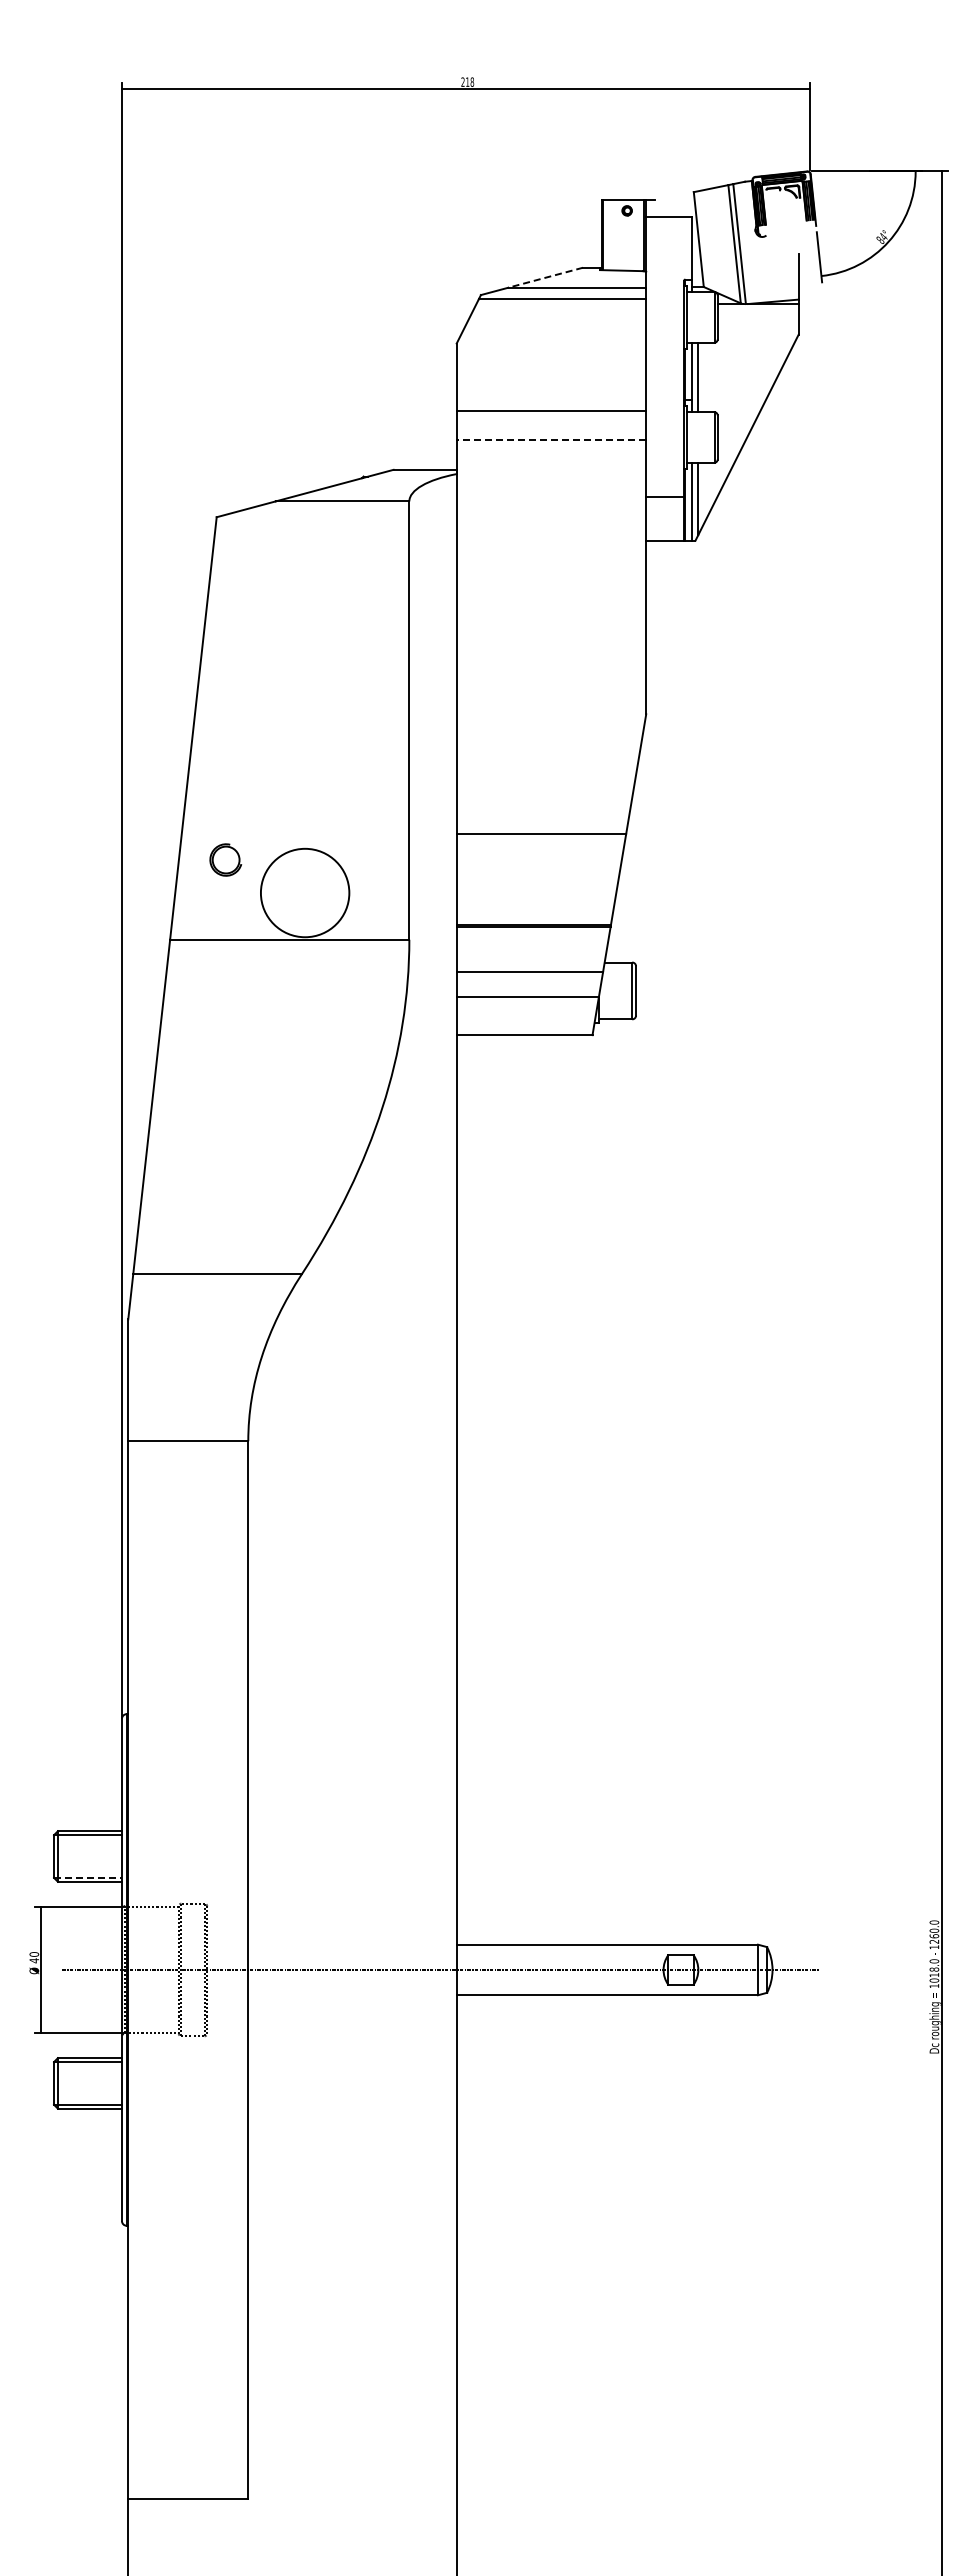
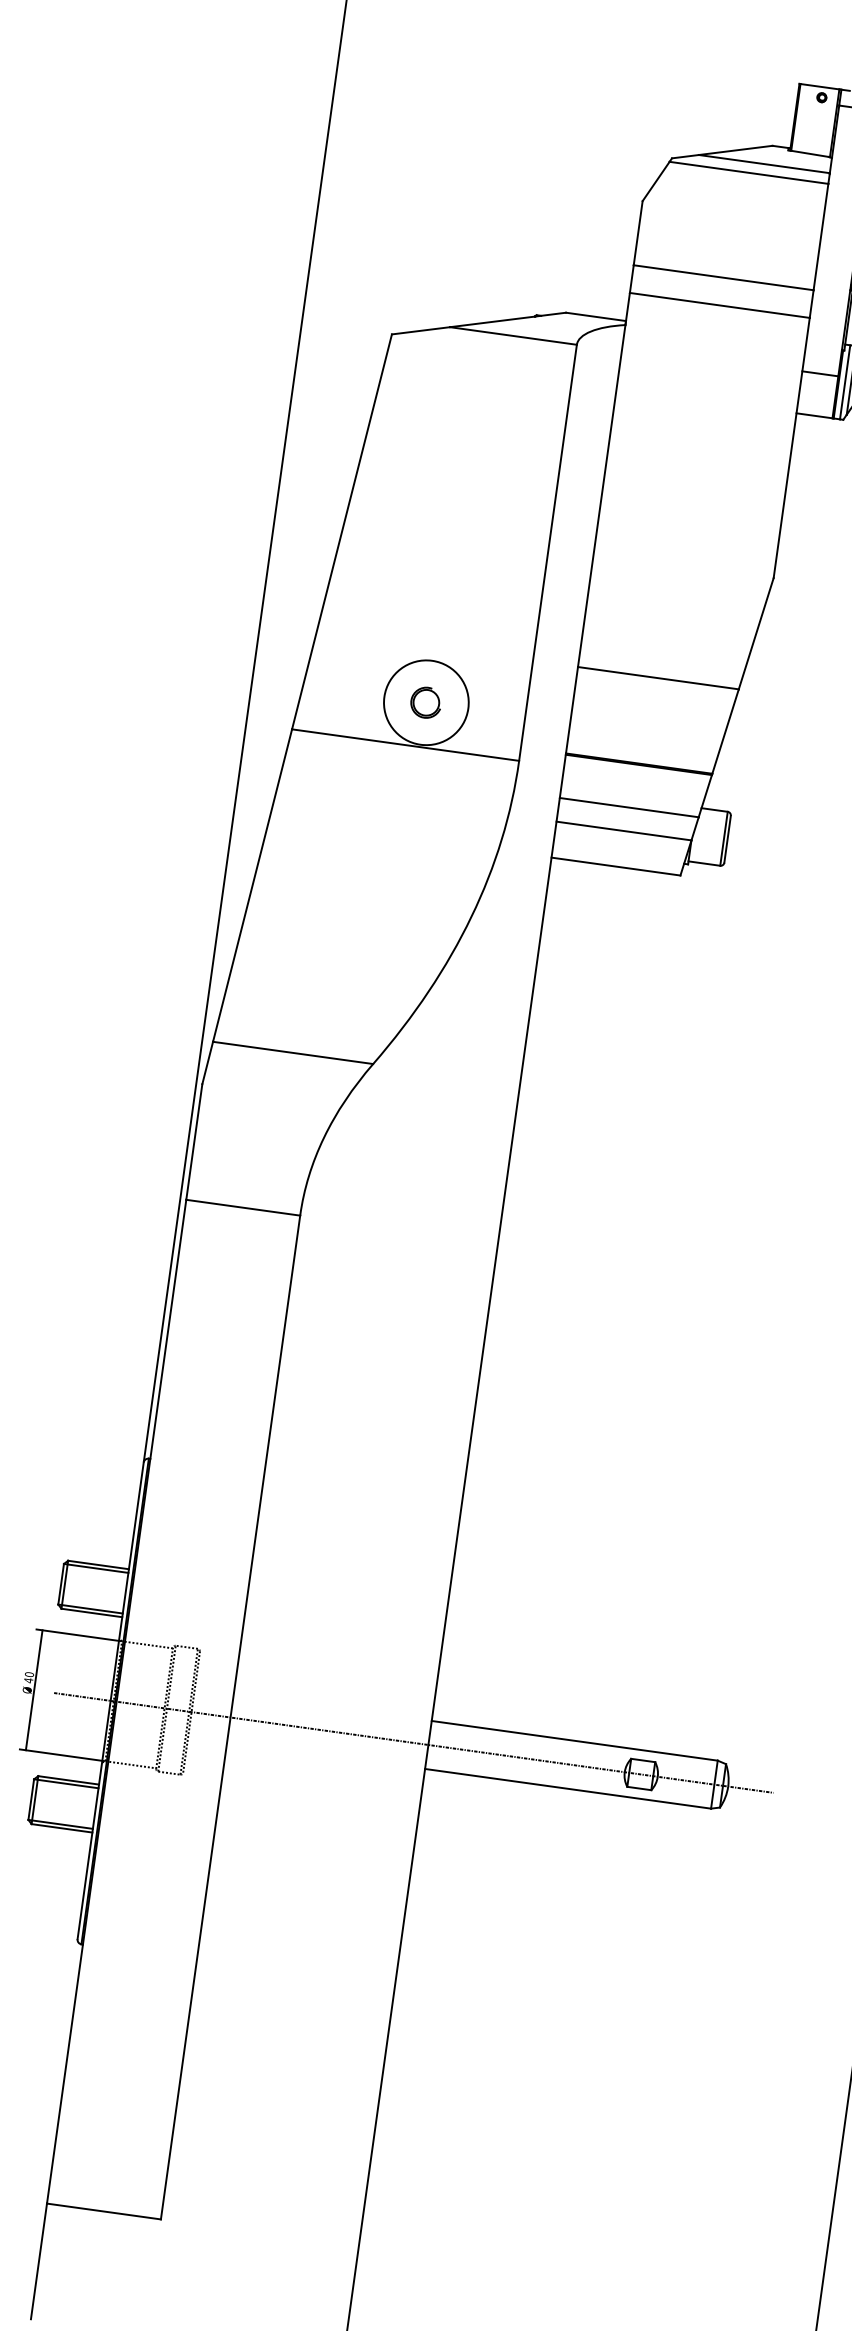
line: (545, 277) -> (735, 150), dashed -> solid
line: (551, 440) -> (719, 305), dashed -> solid
part: (225, 859) -> (425, 702), moved
line: (88, 1877) -> (91, 1608), dashed -> solid

